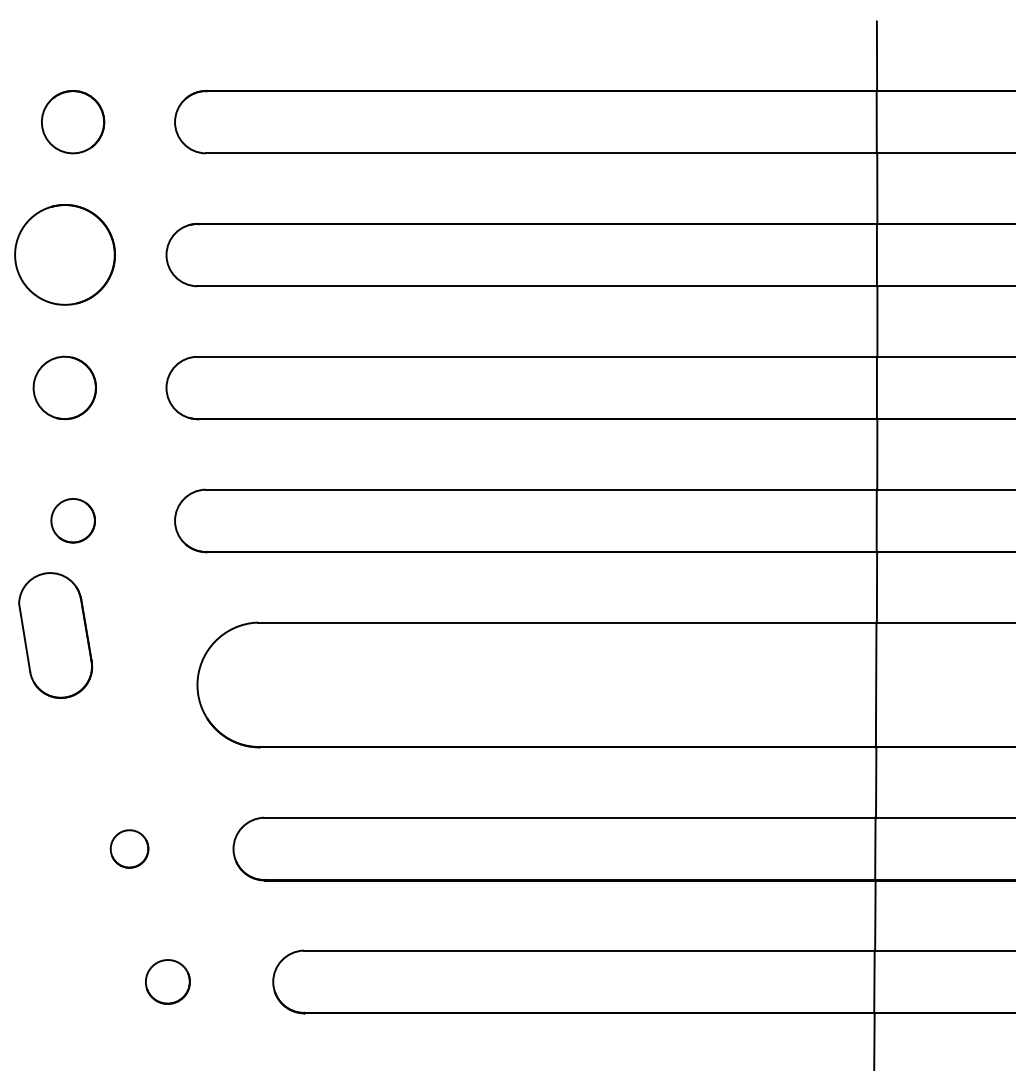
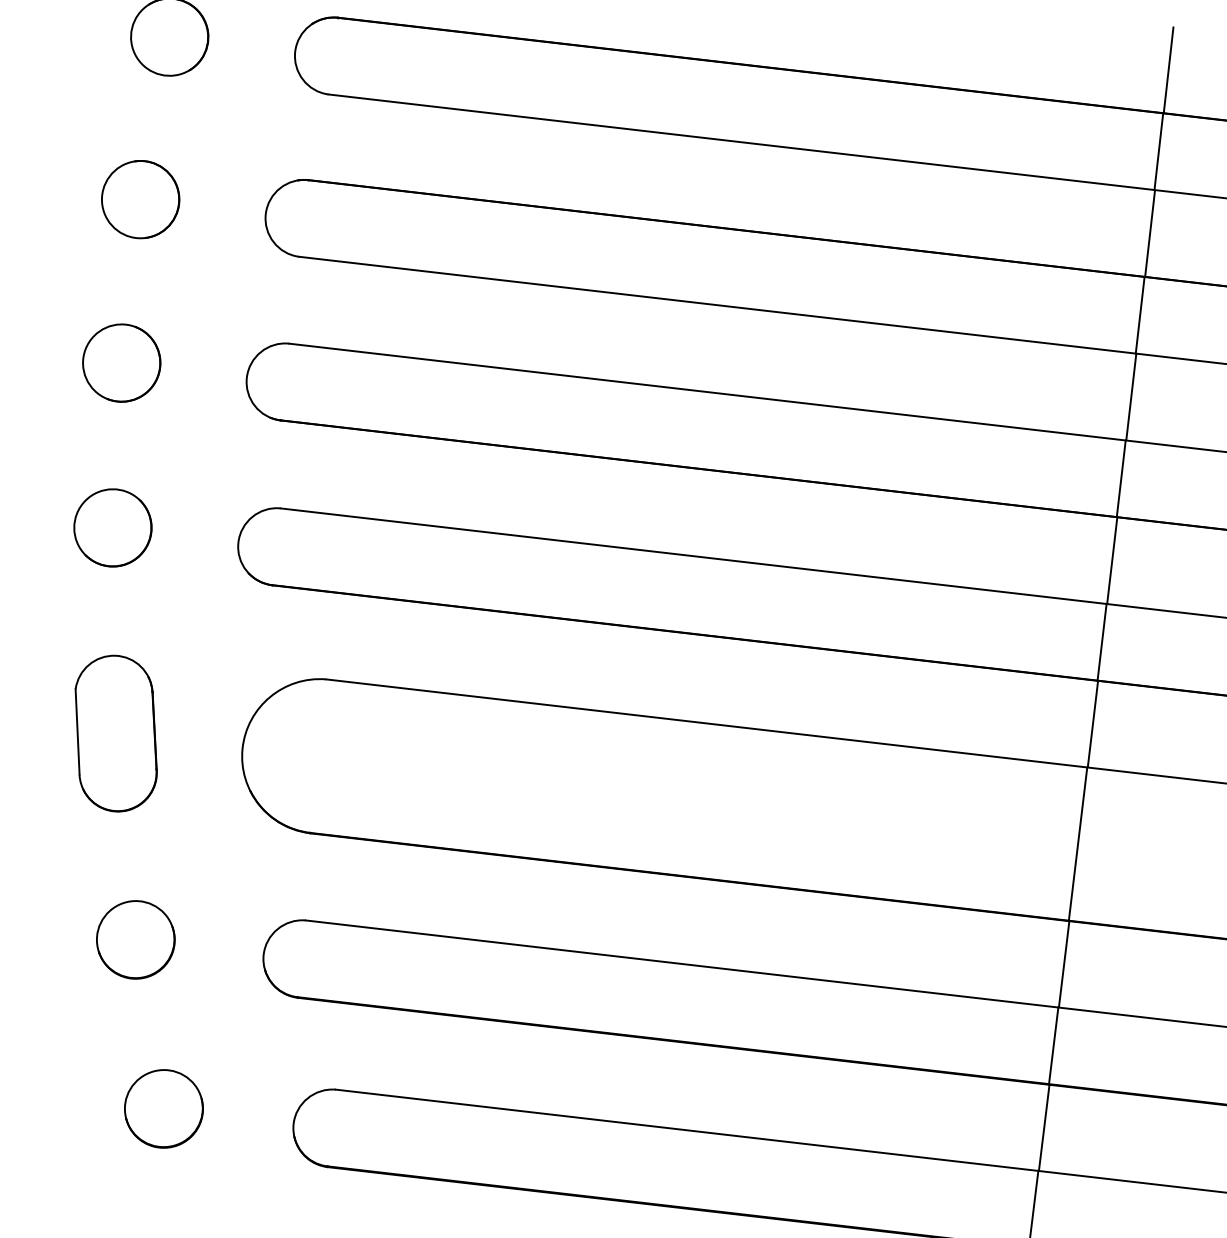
part: (64, 255) -> (140, 200), size x0.62
part: (73, 520) -> (113, 527), size x1.43
part: (55, 635) -> (115, 733), moved
part: (129, 848) -> (135, 939), size x1.67
part: (167, 981) -> (163, 1108), size x1.43

